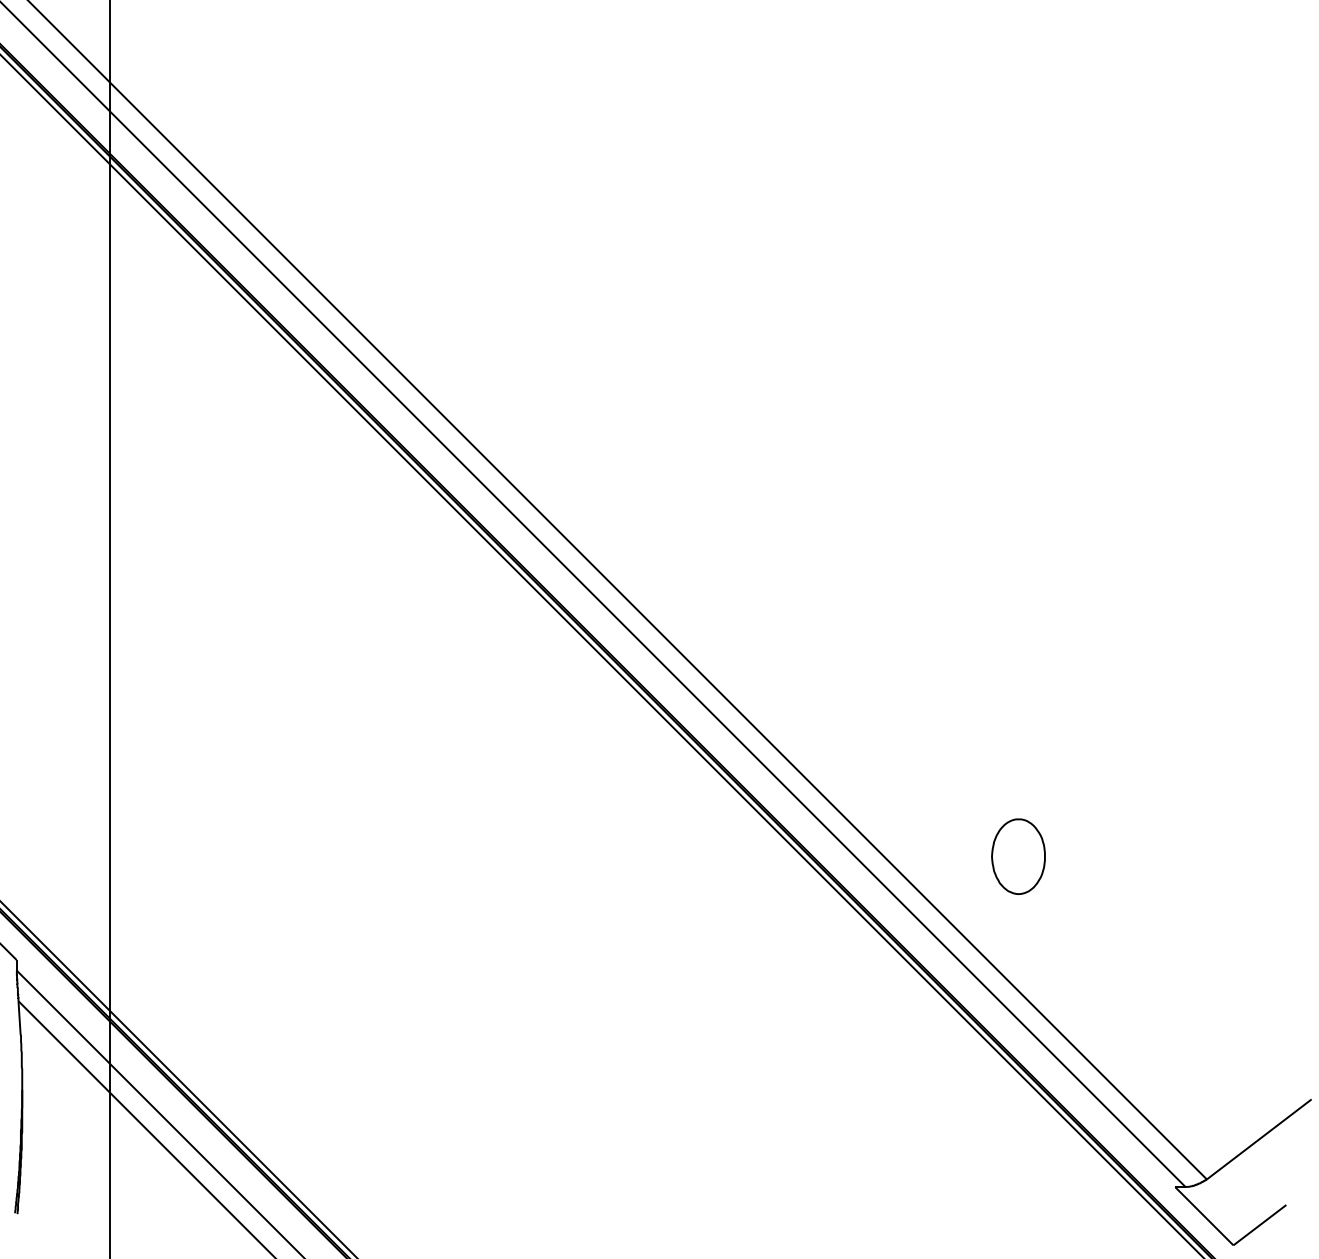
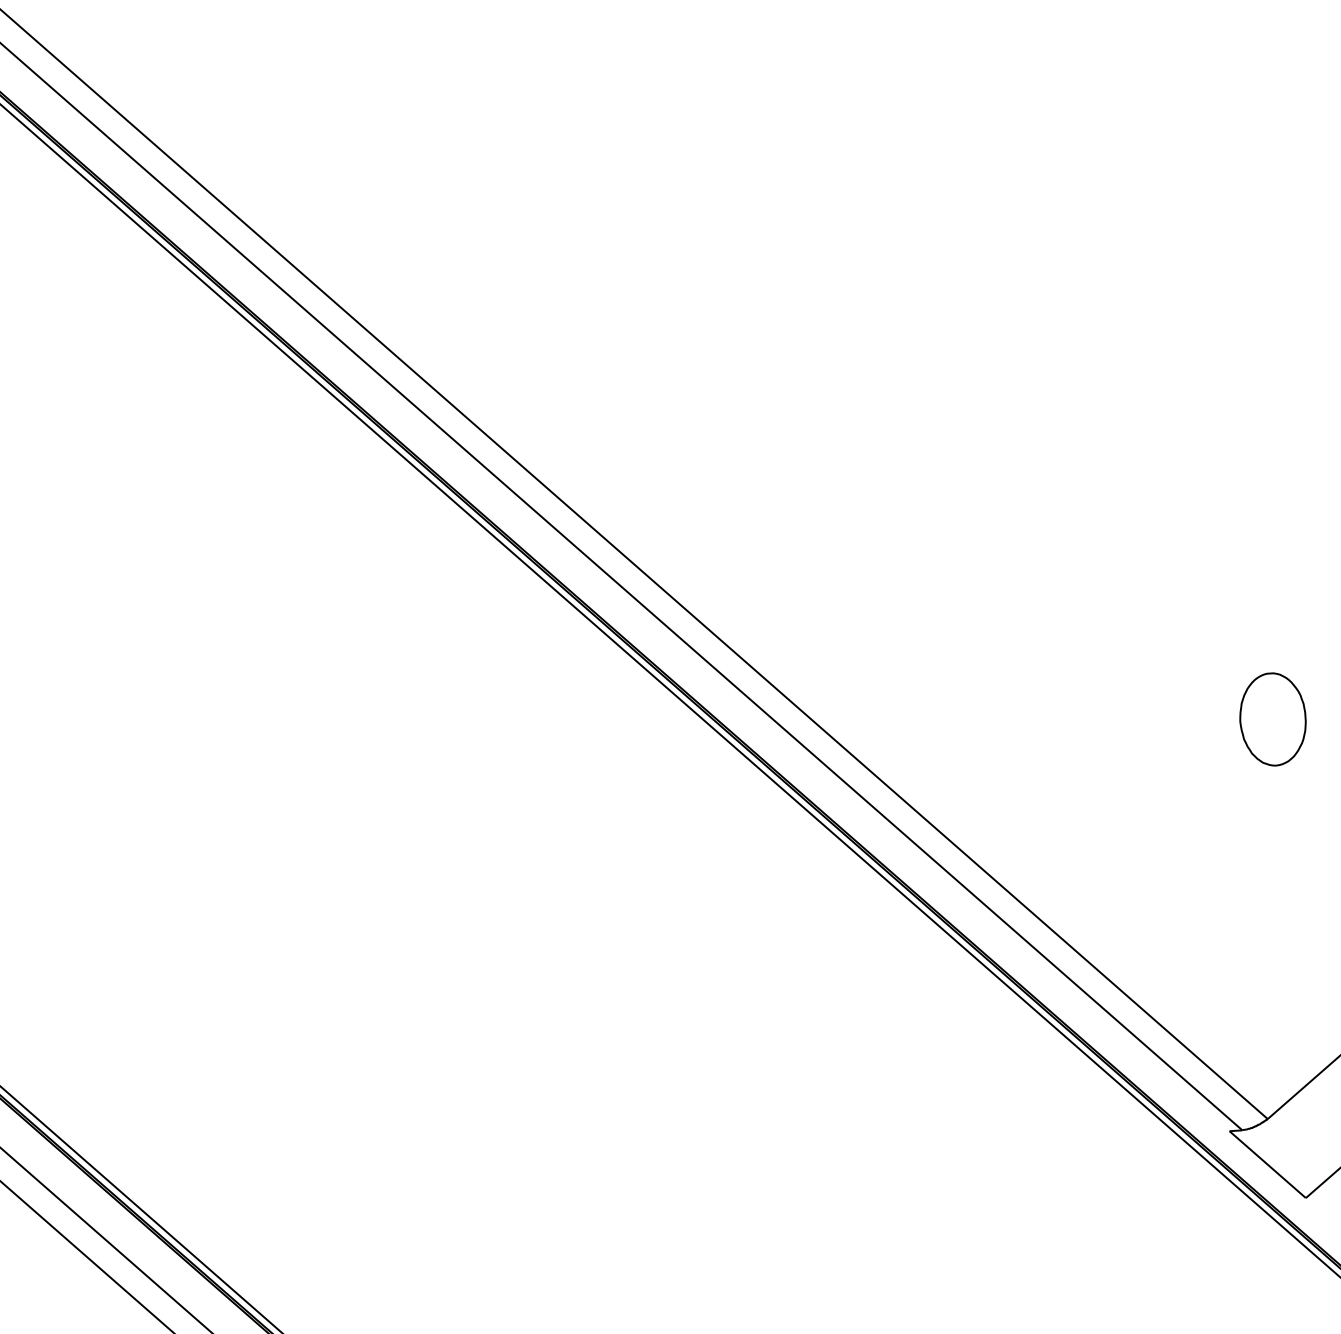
part: (1018, 856) -> (1272, 719), moved

